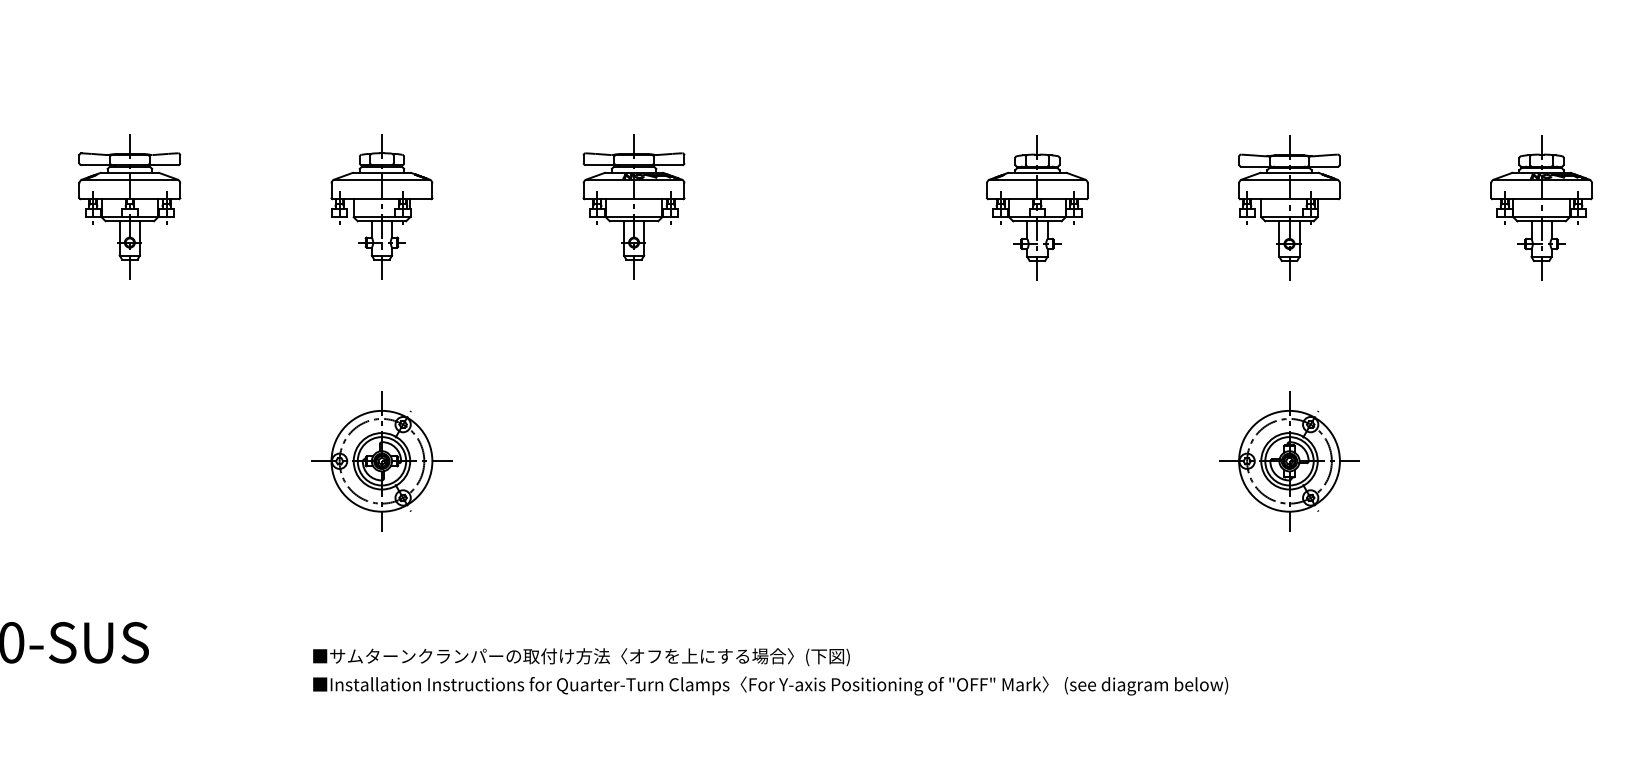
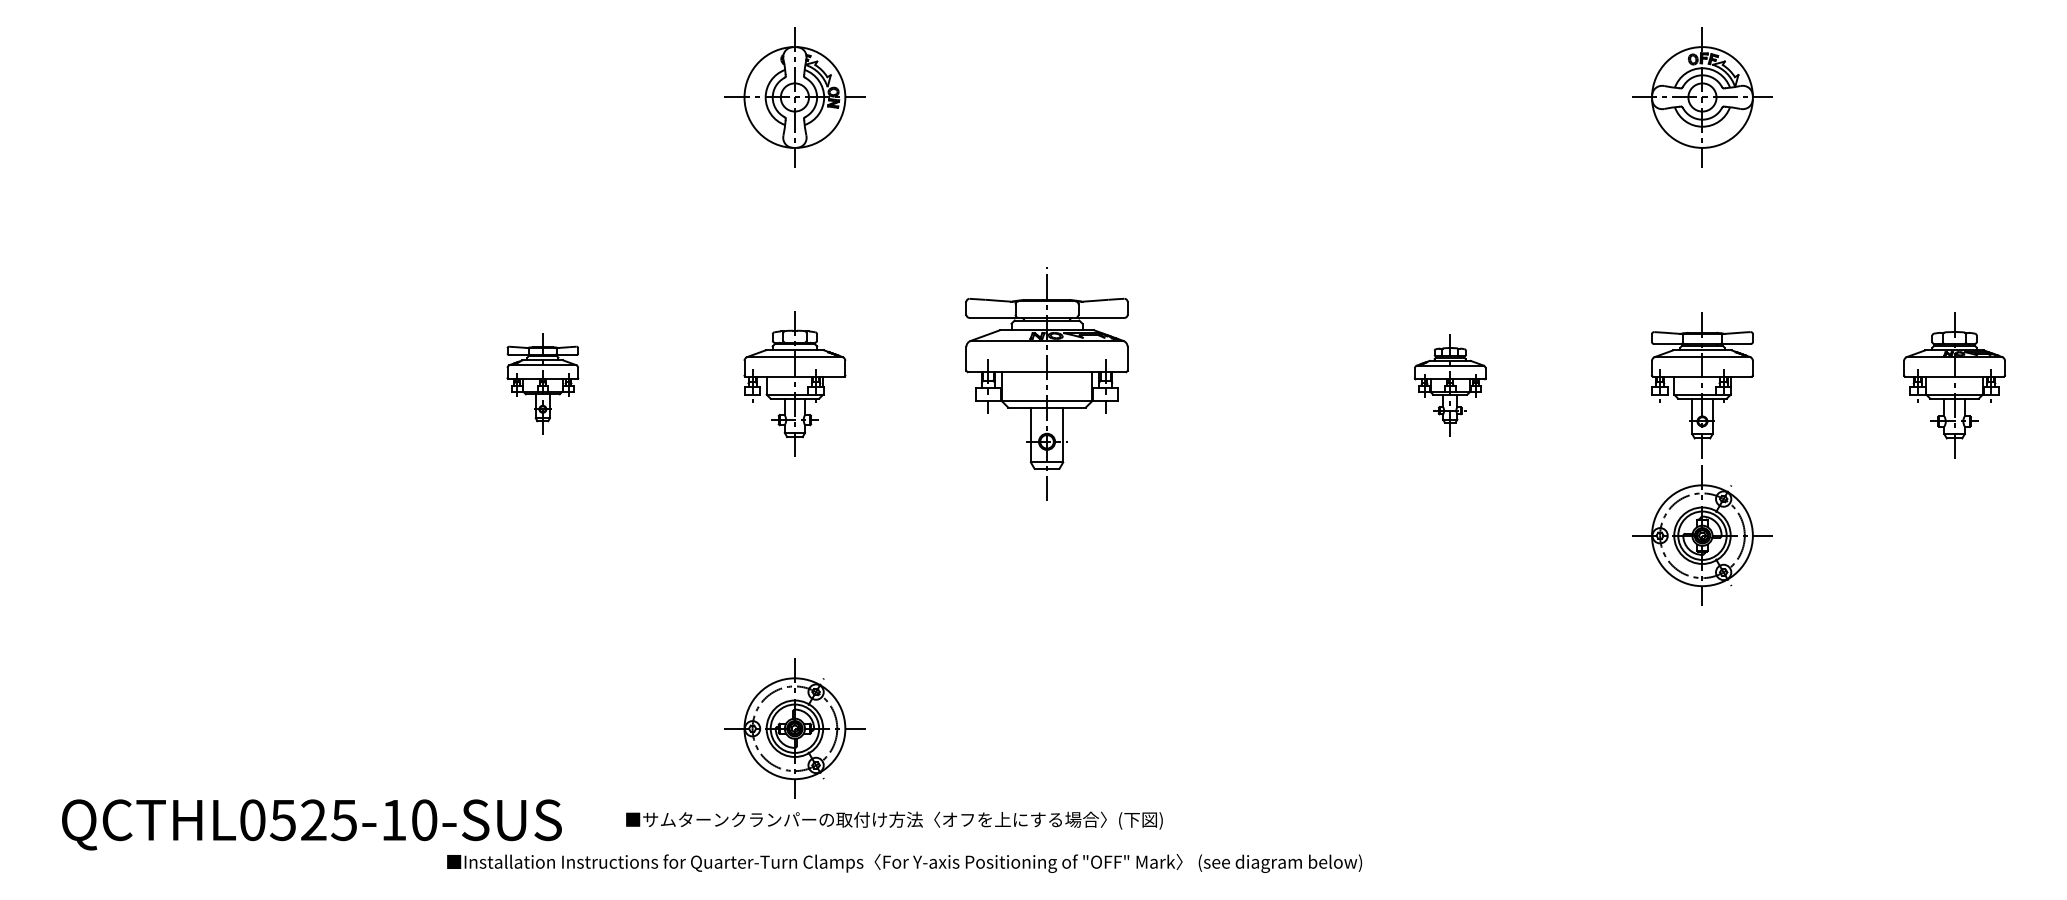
part: (129, 206) -> (542, 383), size x0.7
part: (633, 206) -> (1046, 383), size x1.6
part: (1036, 208) -> (1449, 385), size x0.7
part: (381, 461) -> (794, 728), moved
part: (1289, 461) -> (1702, 535), moved
text: (581, 657) -> (894, 820), moved
text: (770, 686) -> (904, 863), moved

